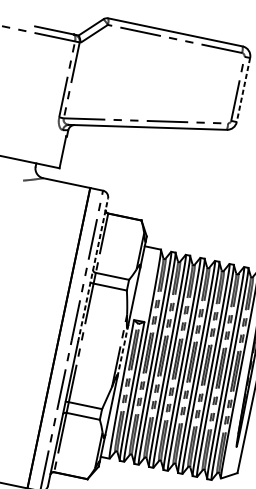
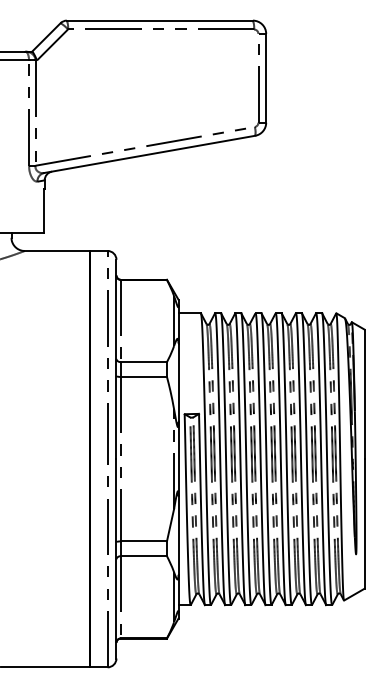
line: (243, 90) -> (266, 78), dashed -> solid
line: (93, 270) -> (116, 359), dashed -> solid
line: (122, 351) -> (178, 459), dashed -> solid

